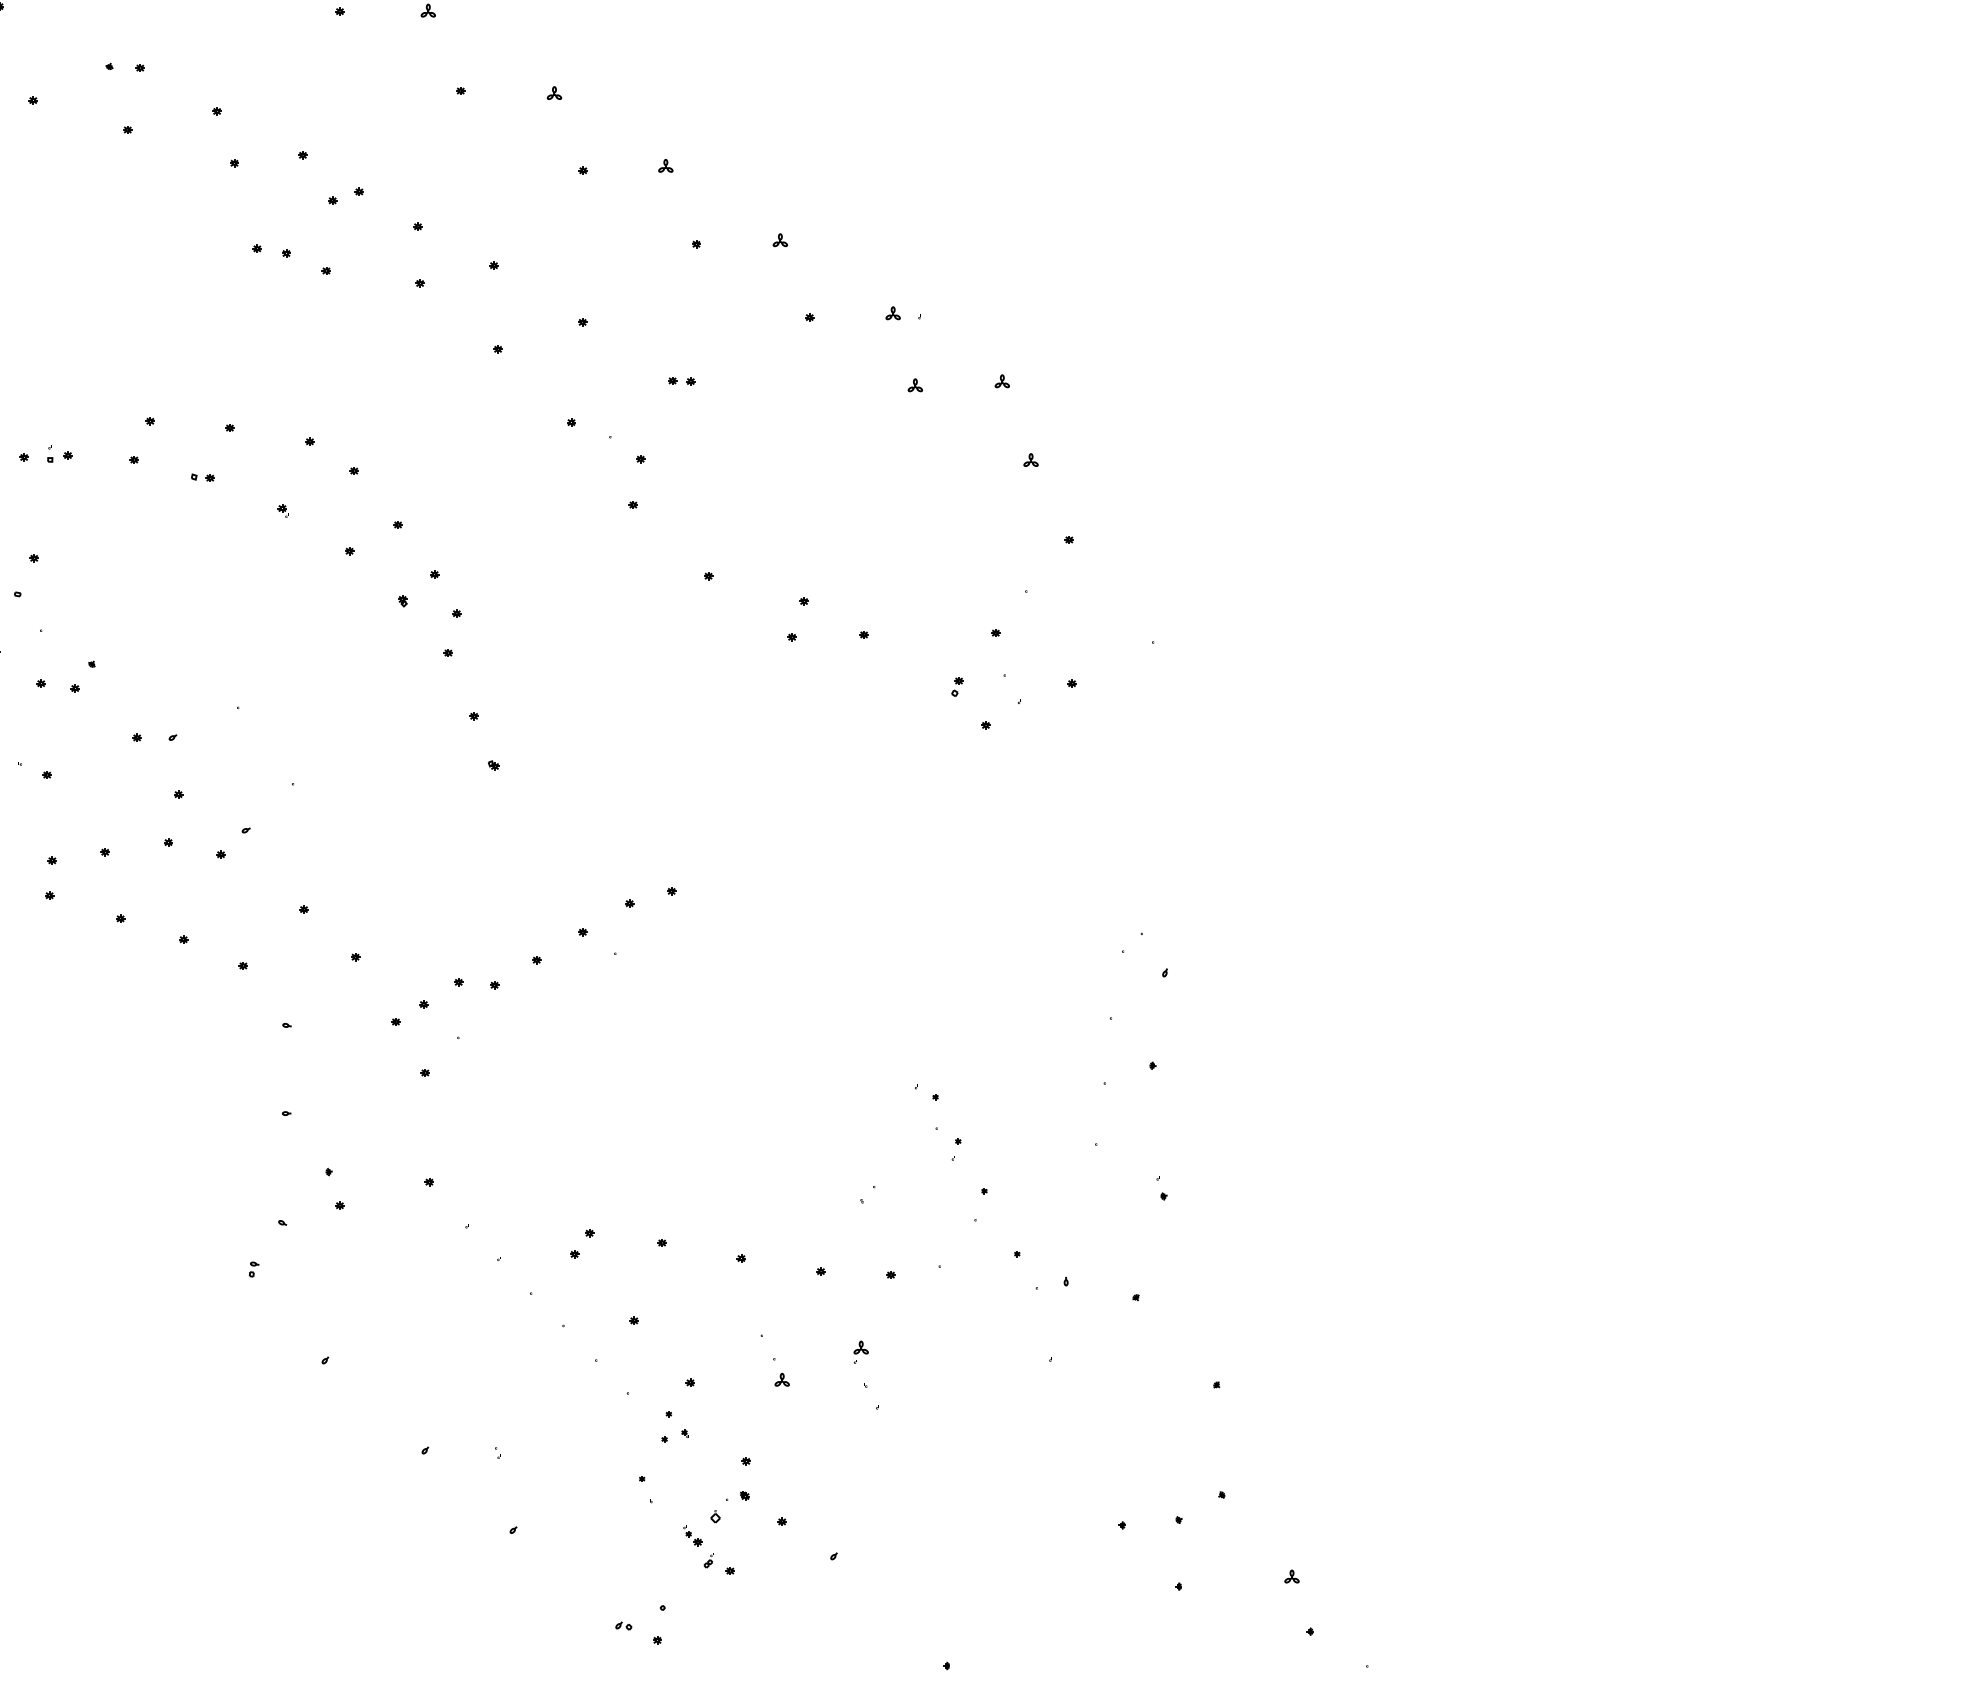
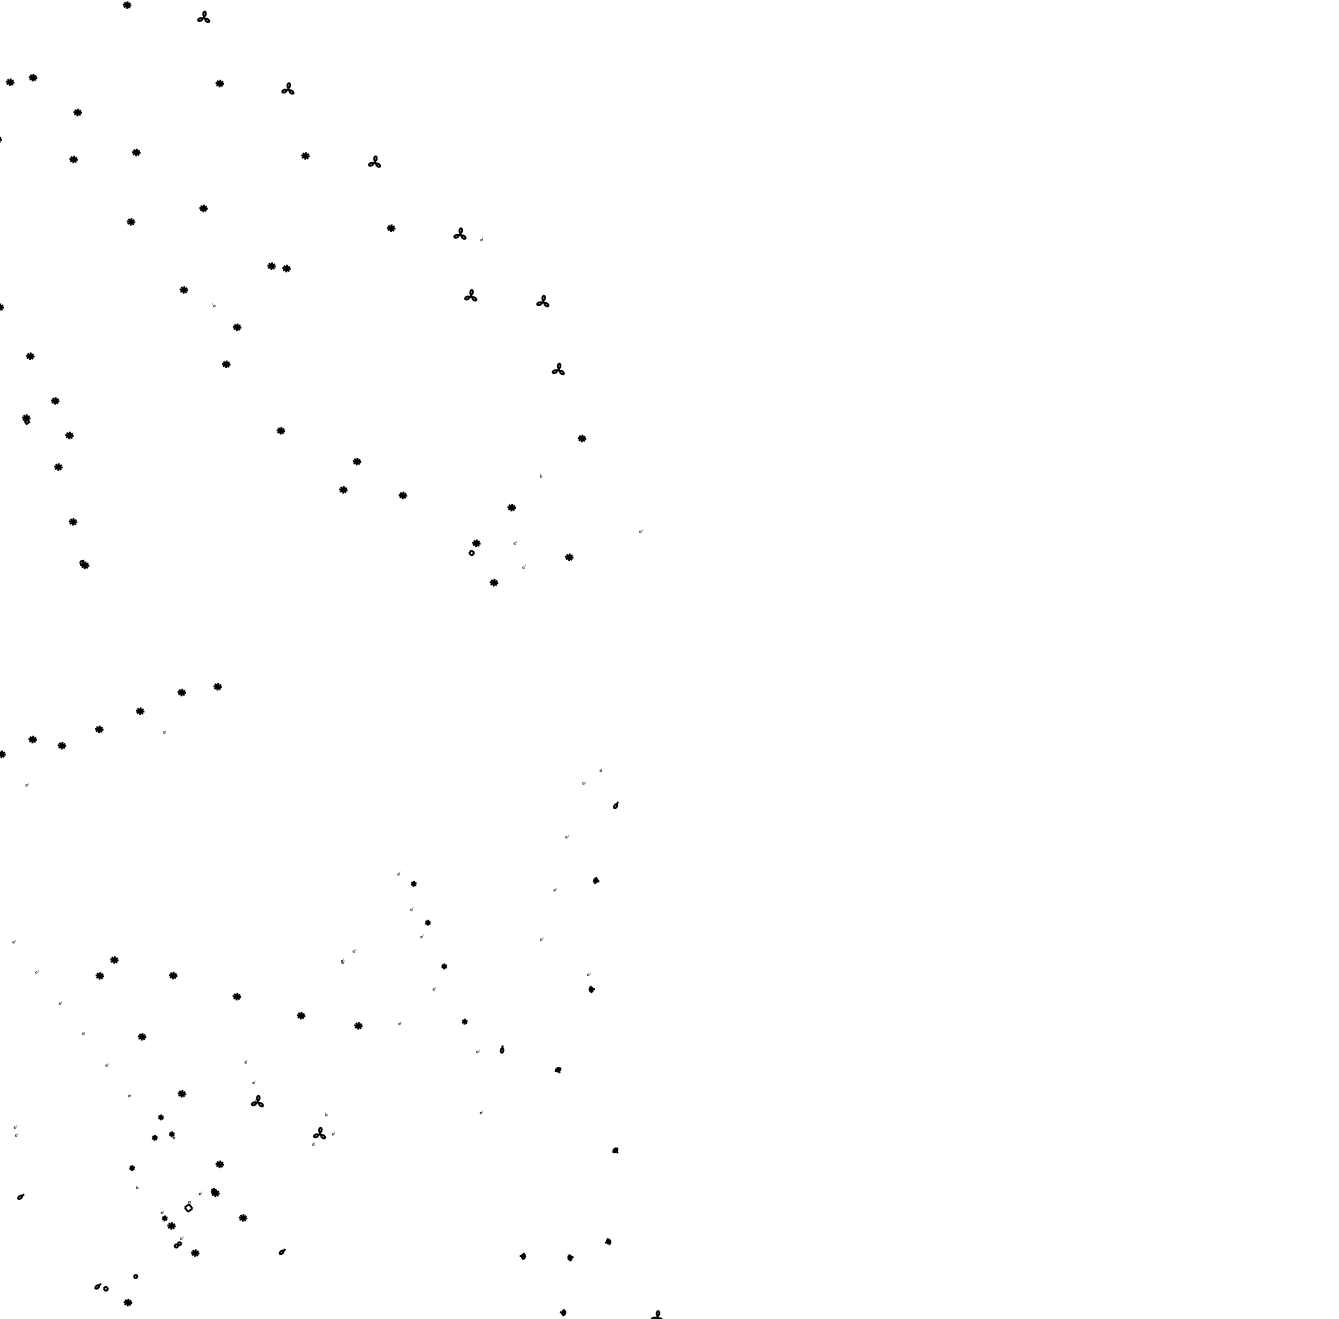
part: (860, 1351) -> (319, 1135), moved

